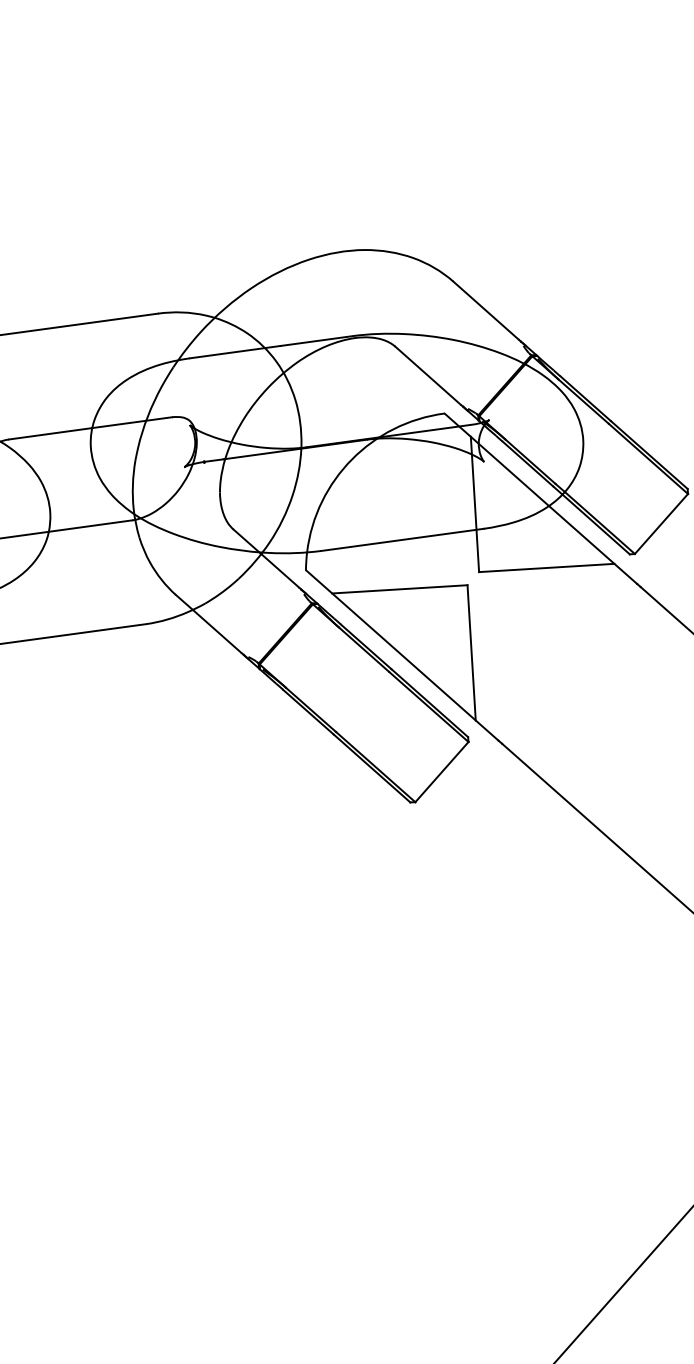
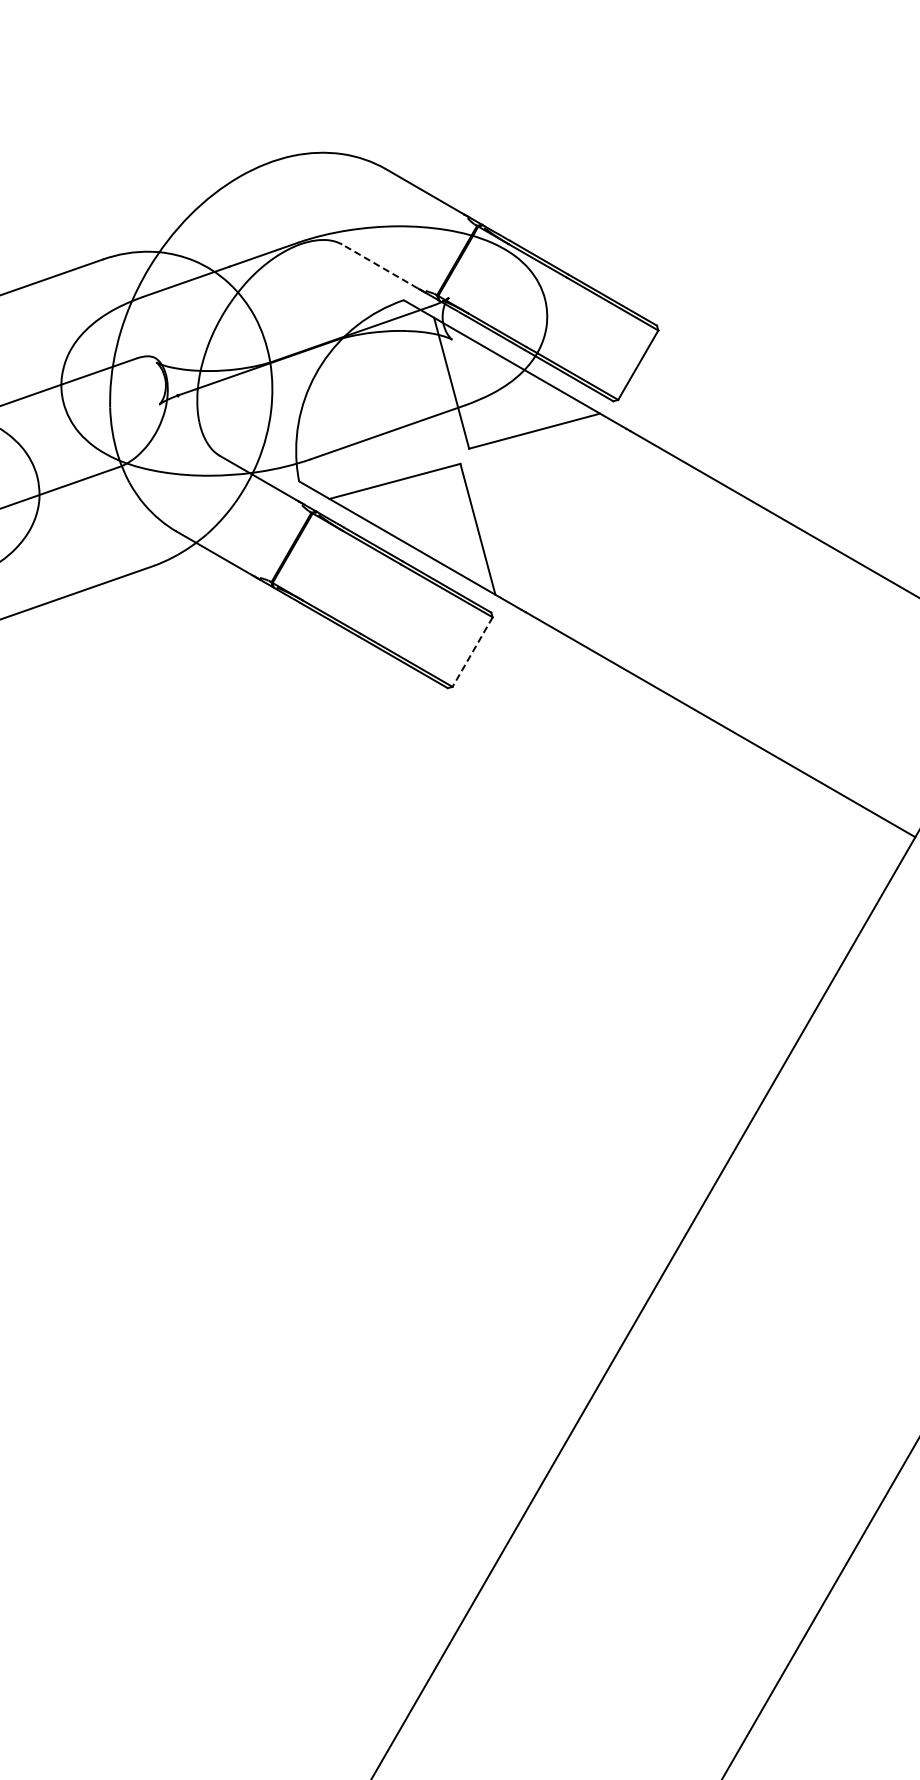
line: (427, 375) -> (379, 266), solid -> dashed
line: (441, 772) -> (472, 652), solid -> dashed

